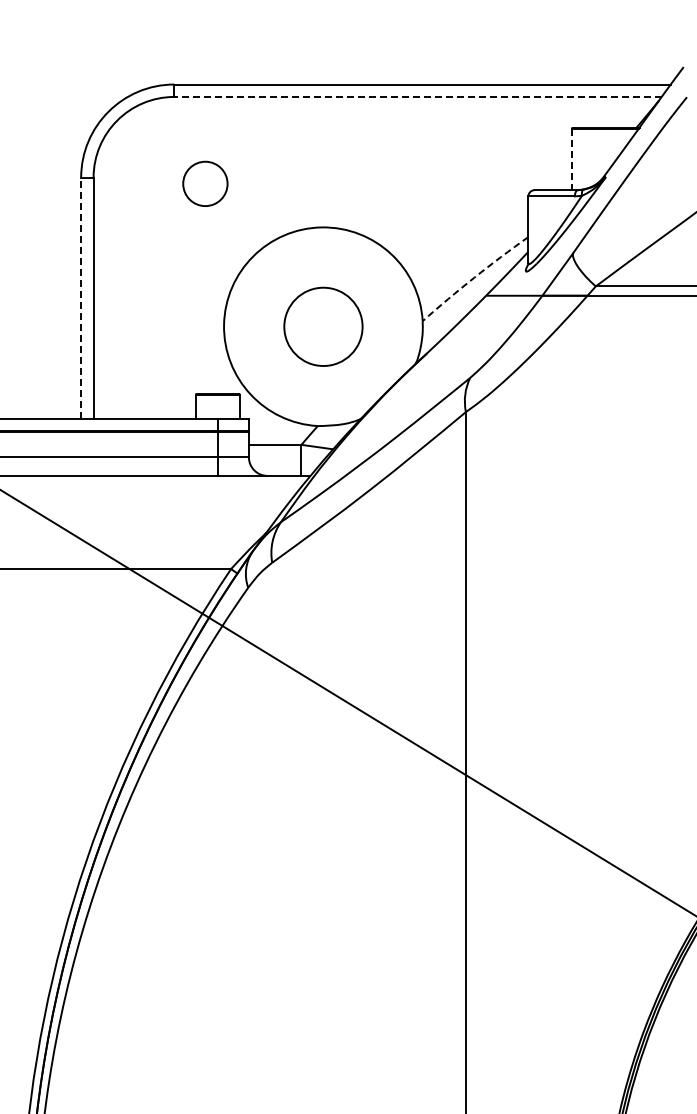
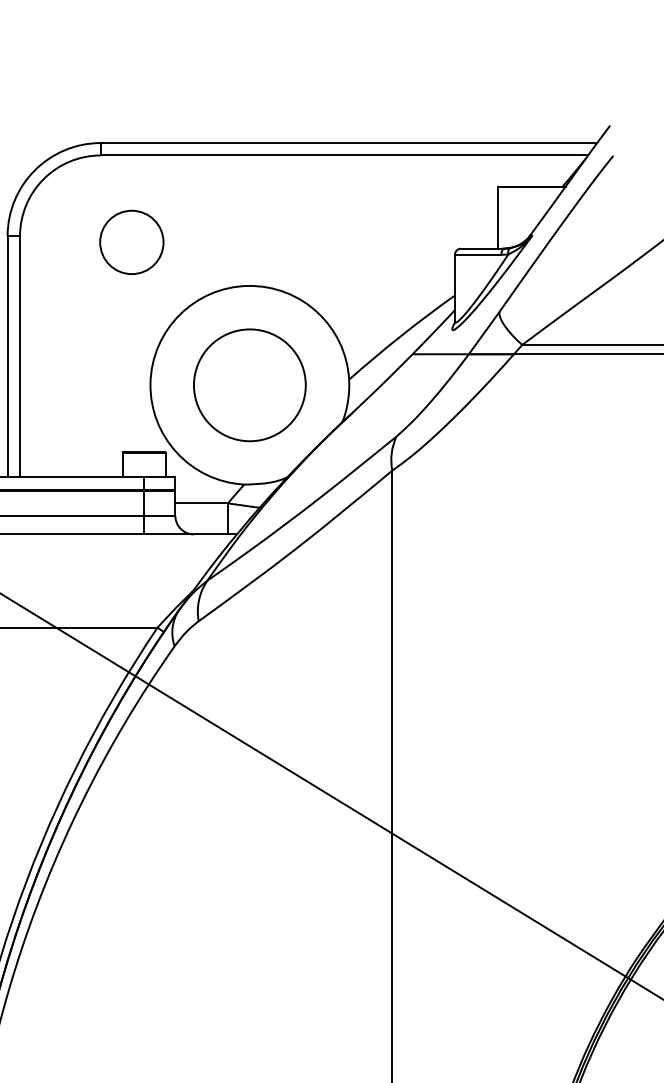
line: (418, 96) -> (344, 155), dashed -> solid
line: (571, 159) -> (497, 218), dashed -> solid
circle: (205, 183) -> (131, 242), size x1.43
arc: (474, 277) -> (400, 336), dashed -> solid
line: (81, 298) -> (7, 357), dashed -> solid
circle: (323, 326) -> (249, 385), size x1.43

